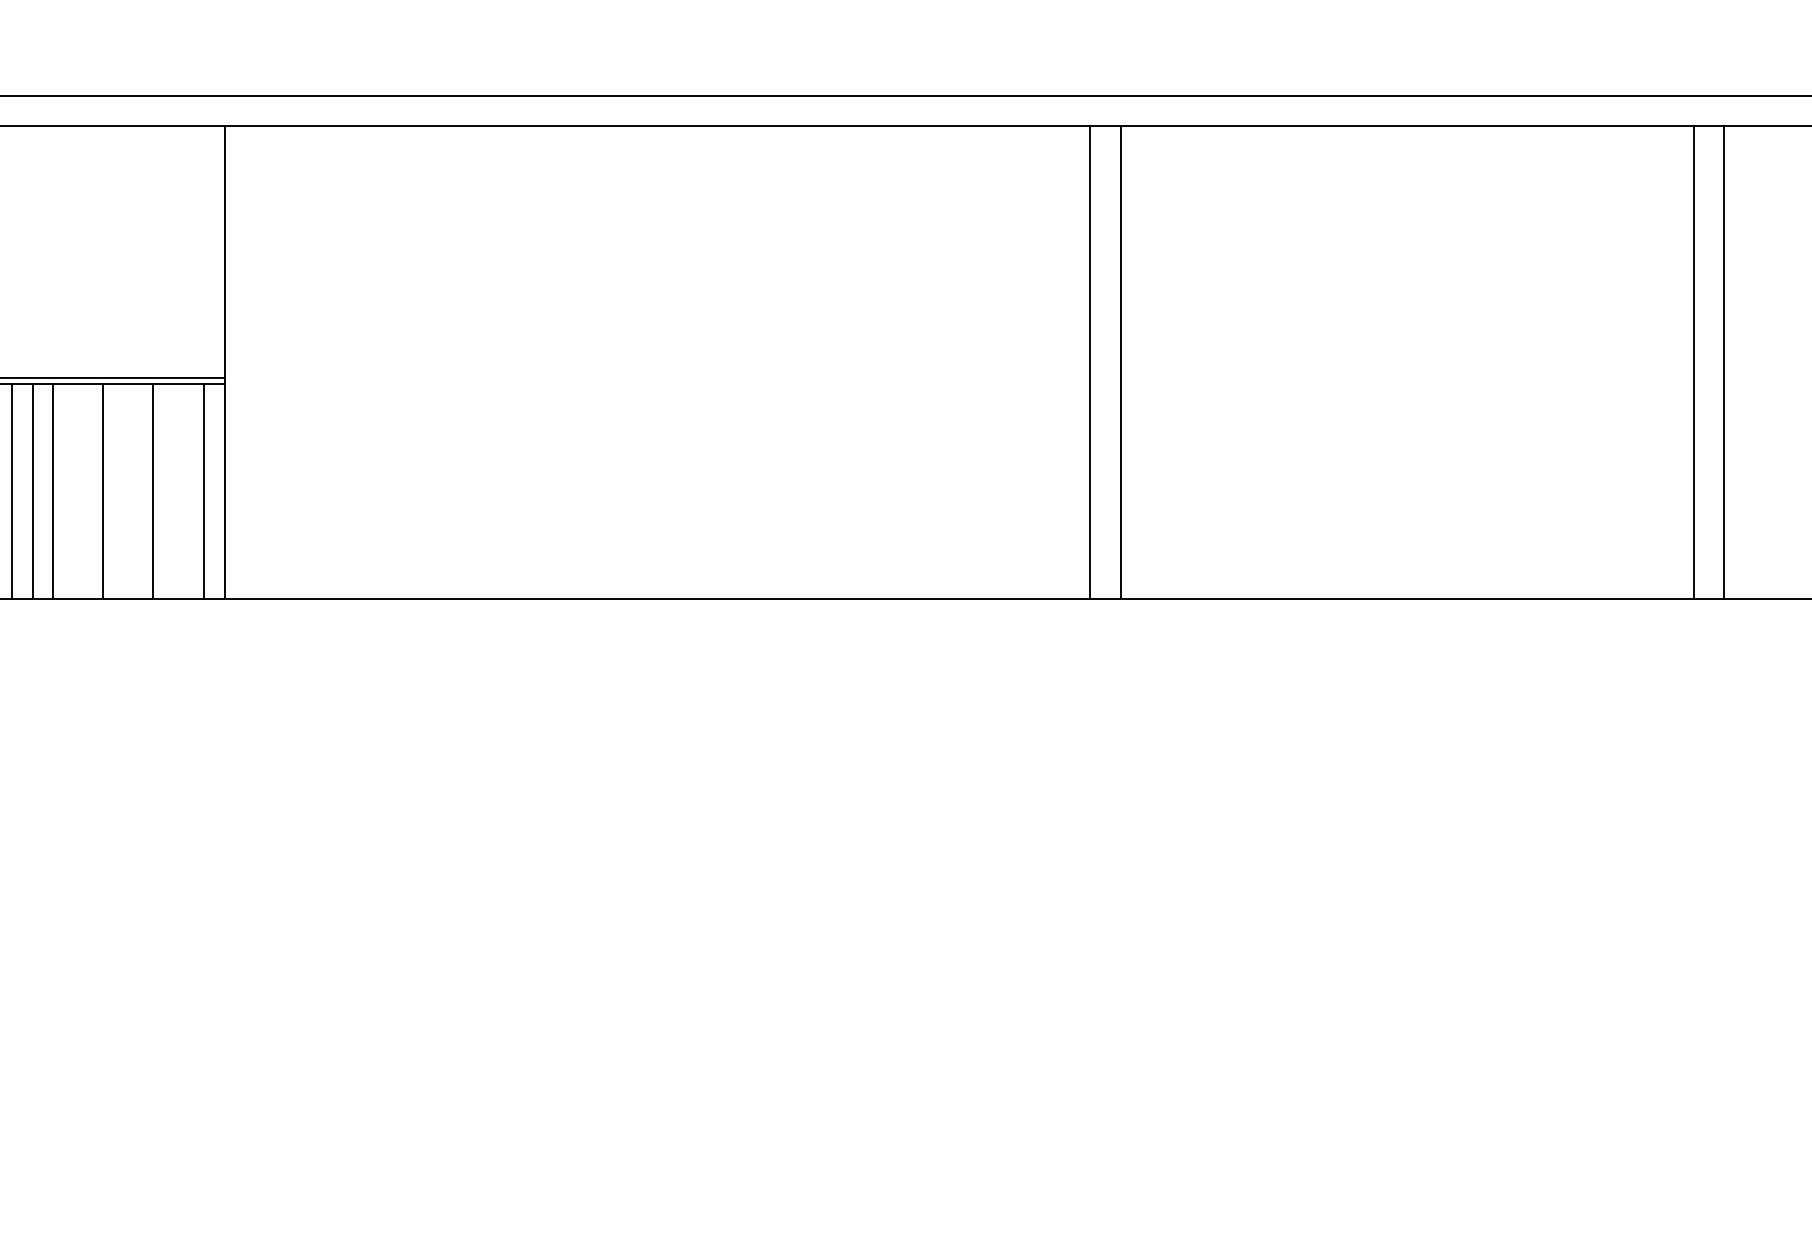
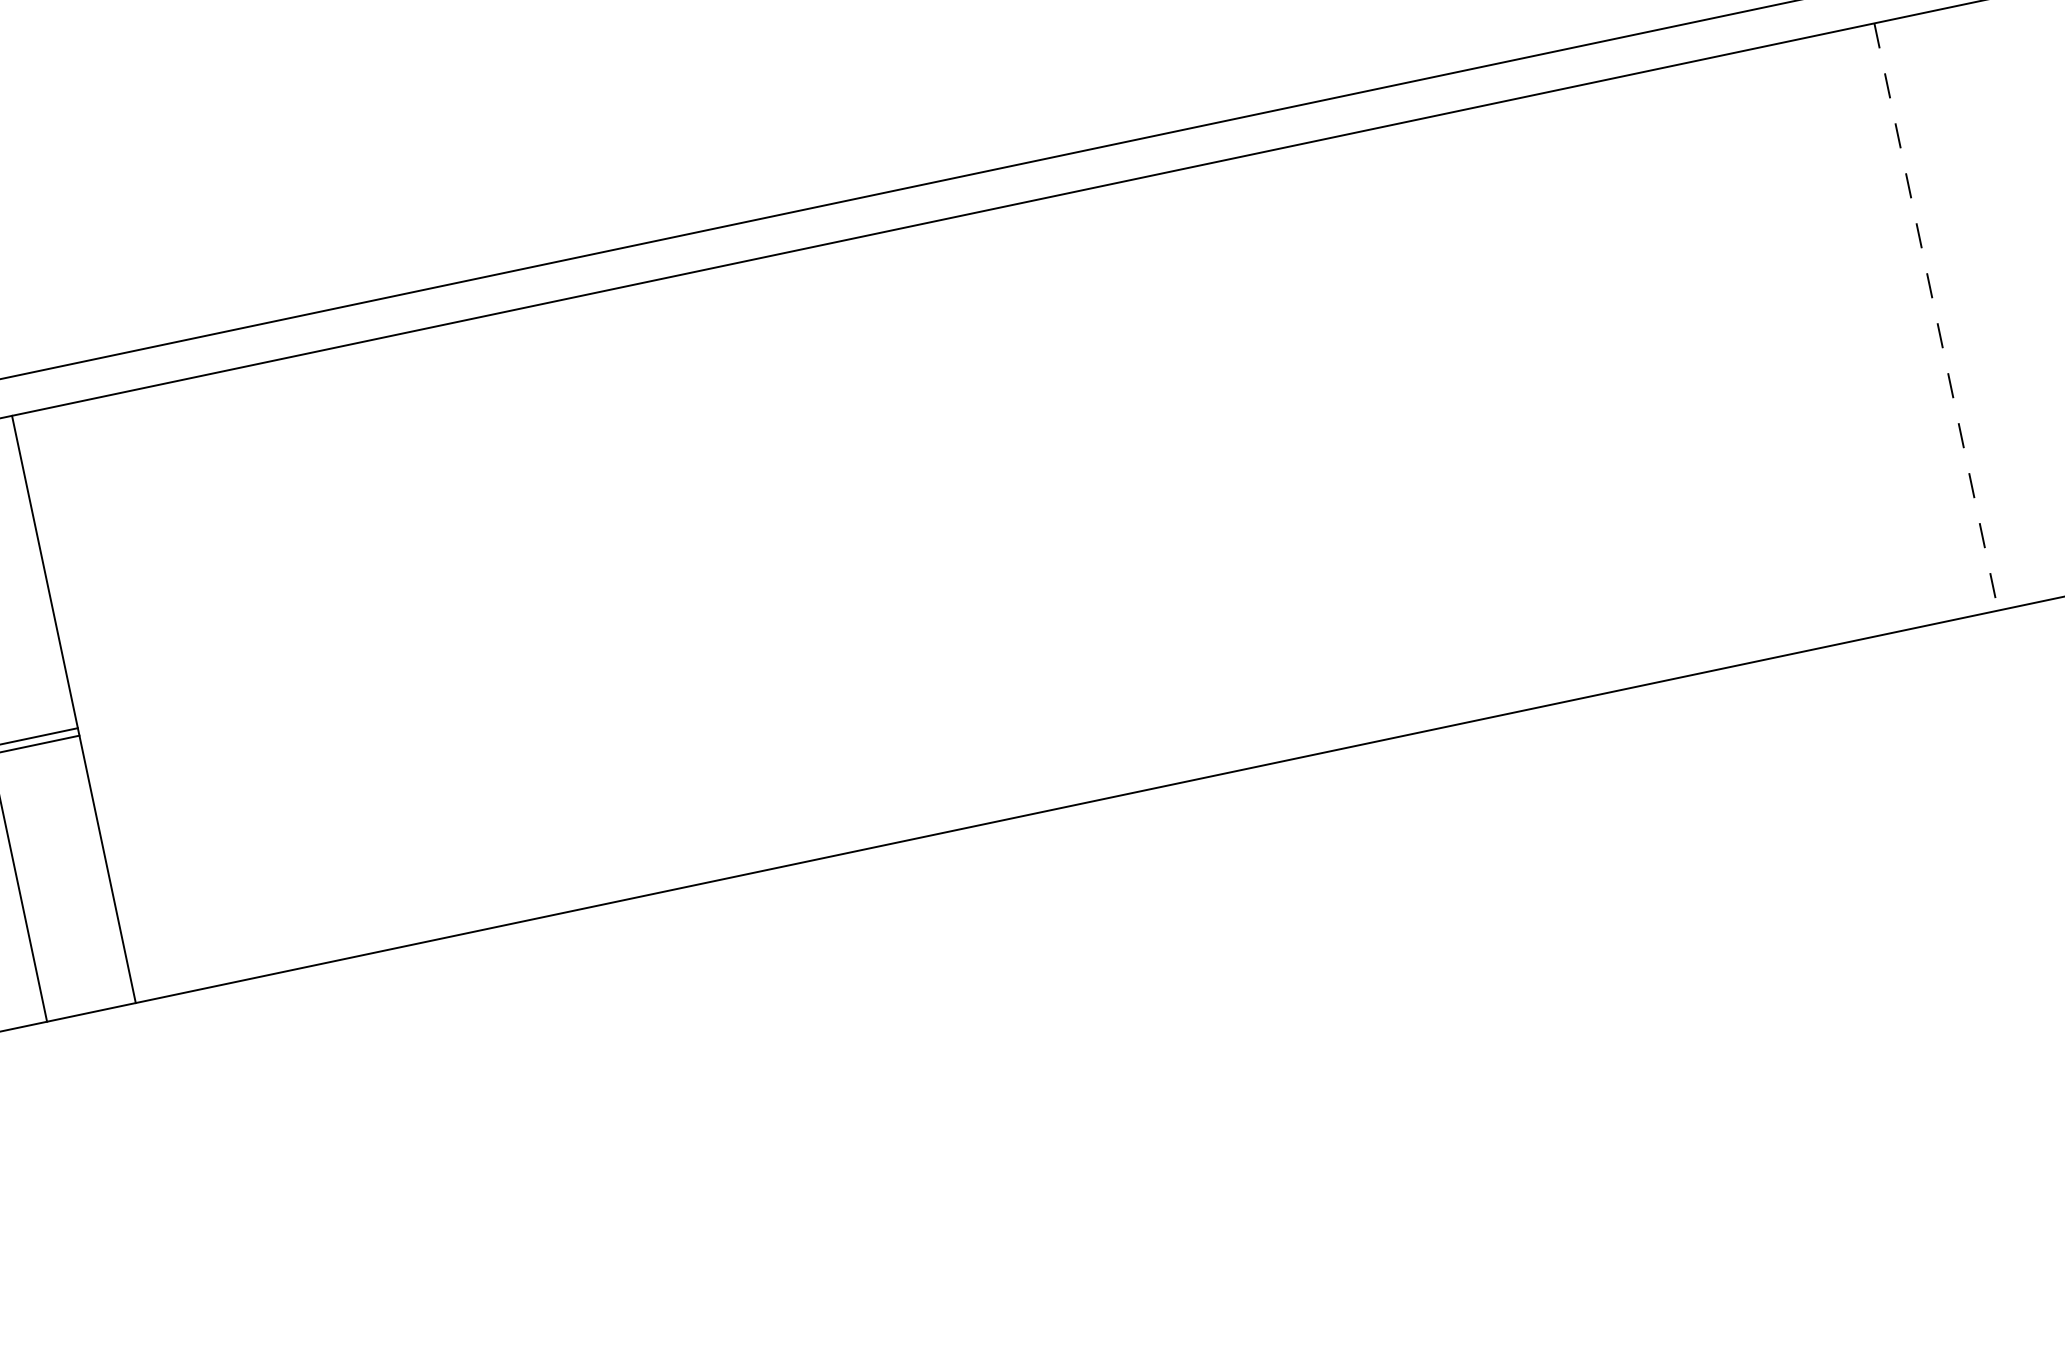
line: (1090, 362) -> (1149, 482), removed
line: (1120, 362) -> (1186, 474), removed
line: (1694, 362) -> (1899, 324), removed
line: (1724, 363) -> (1936, 318), solid -> dashed
line: (203, 491) -> (81, 875), removed

